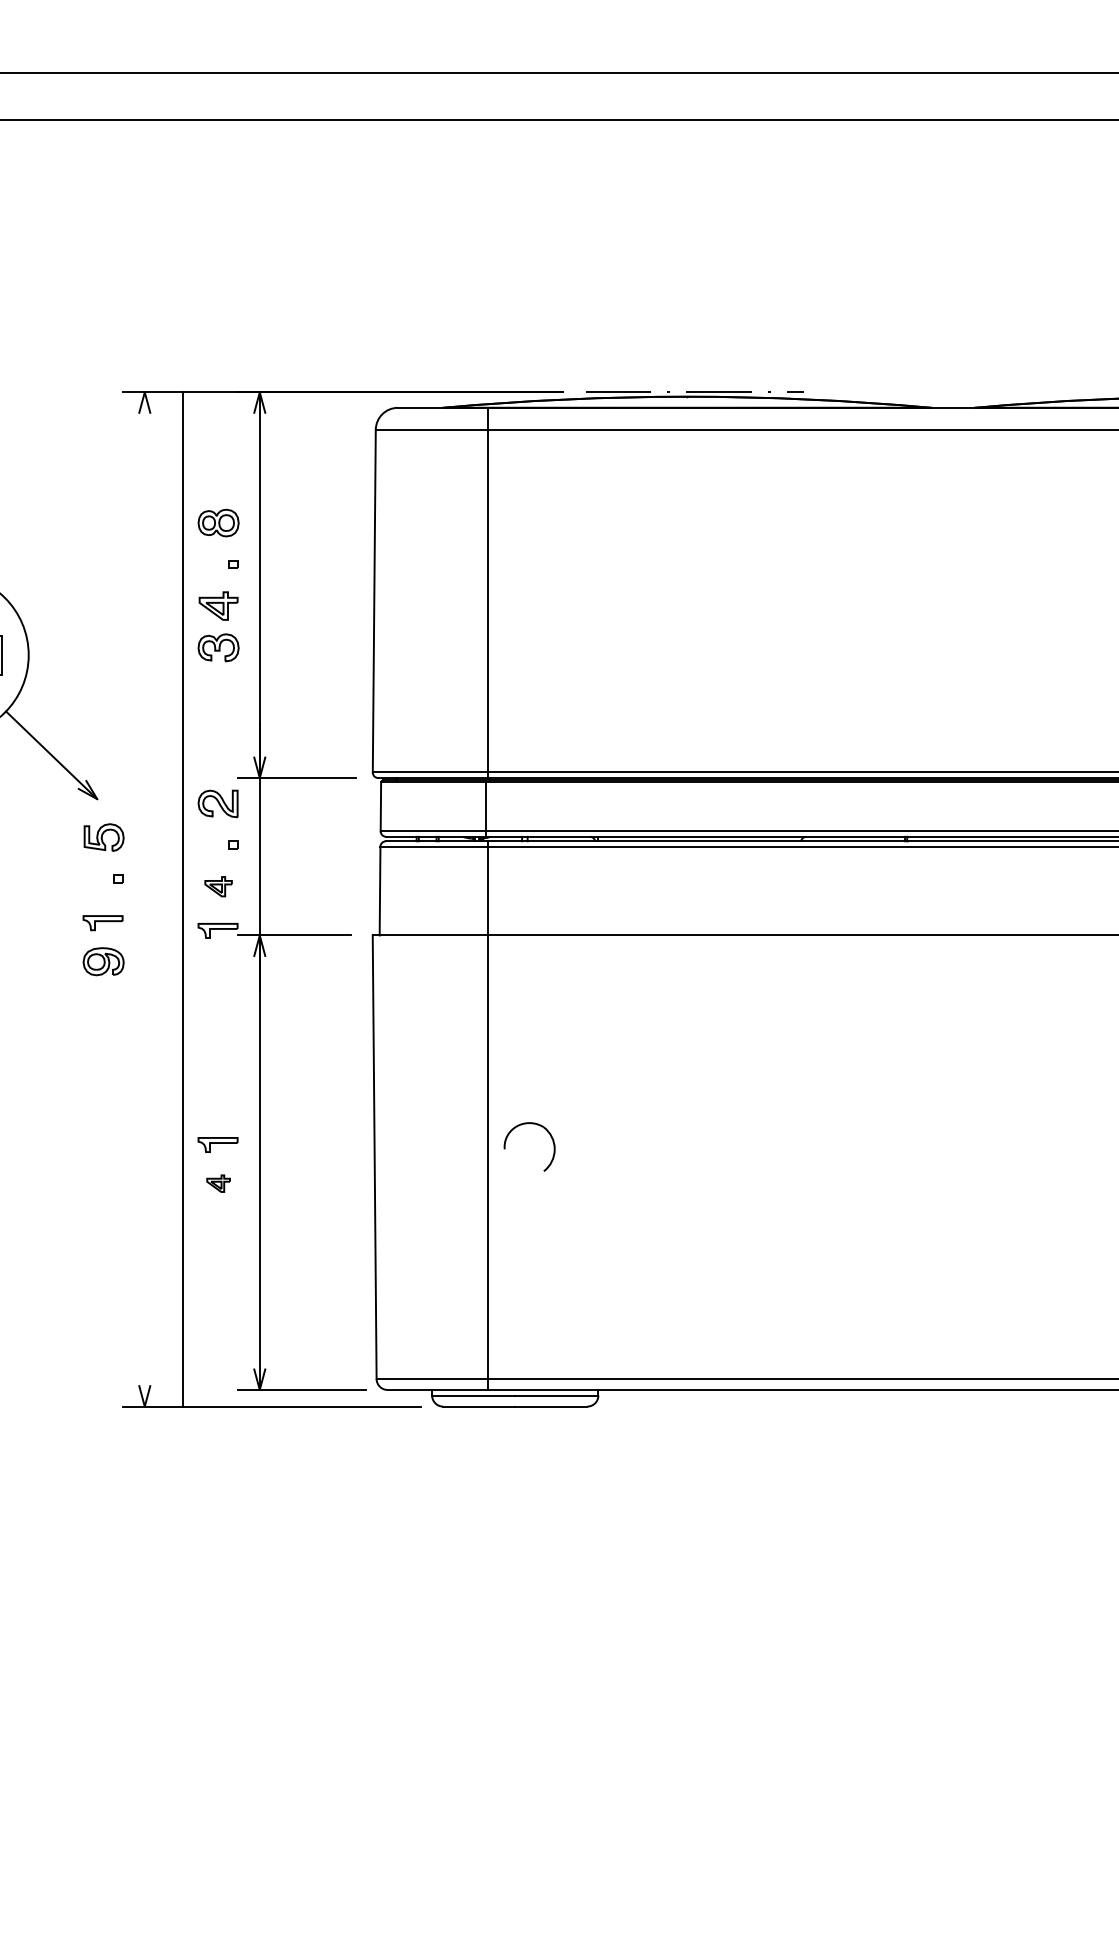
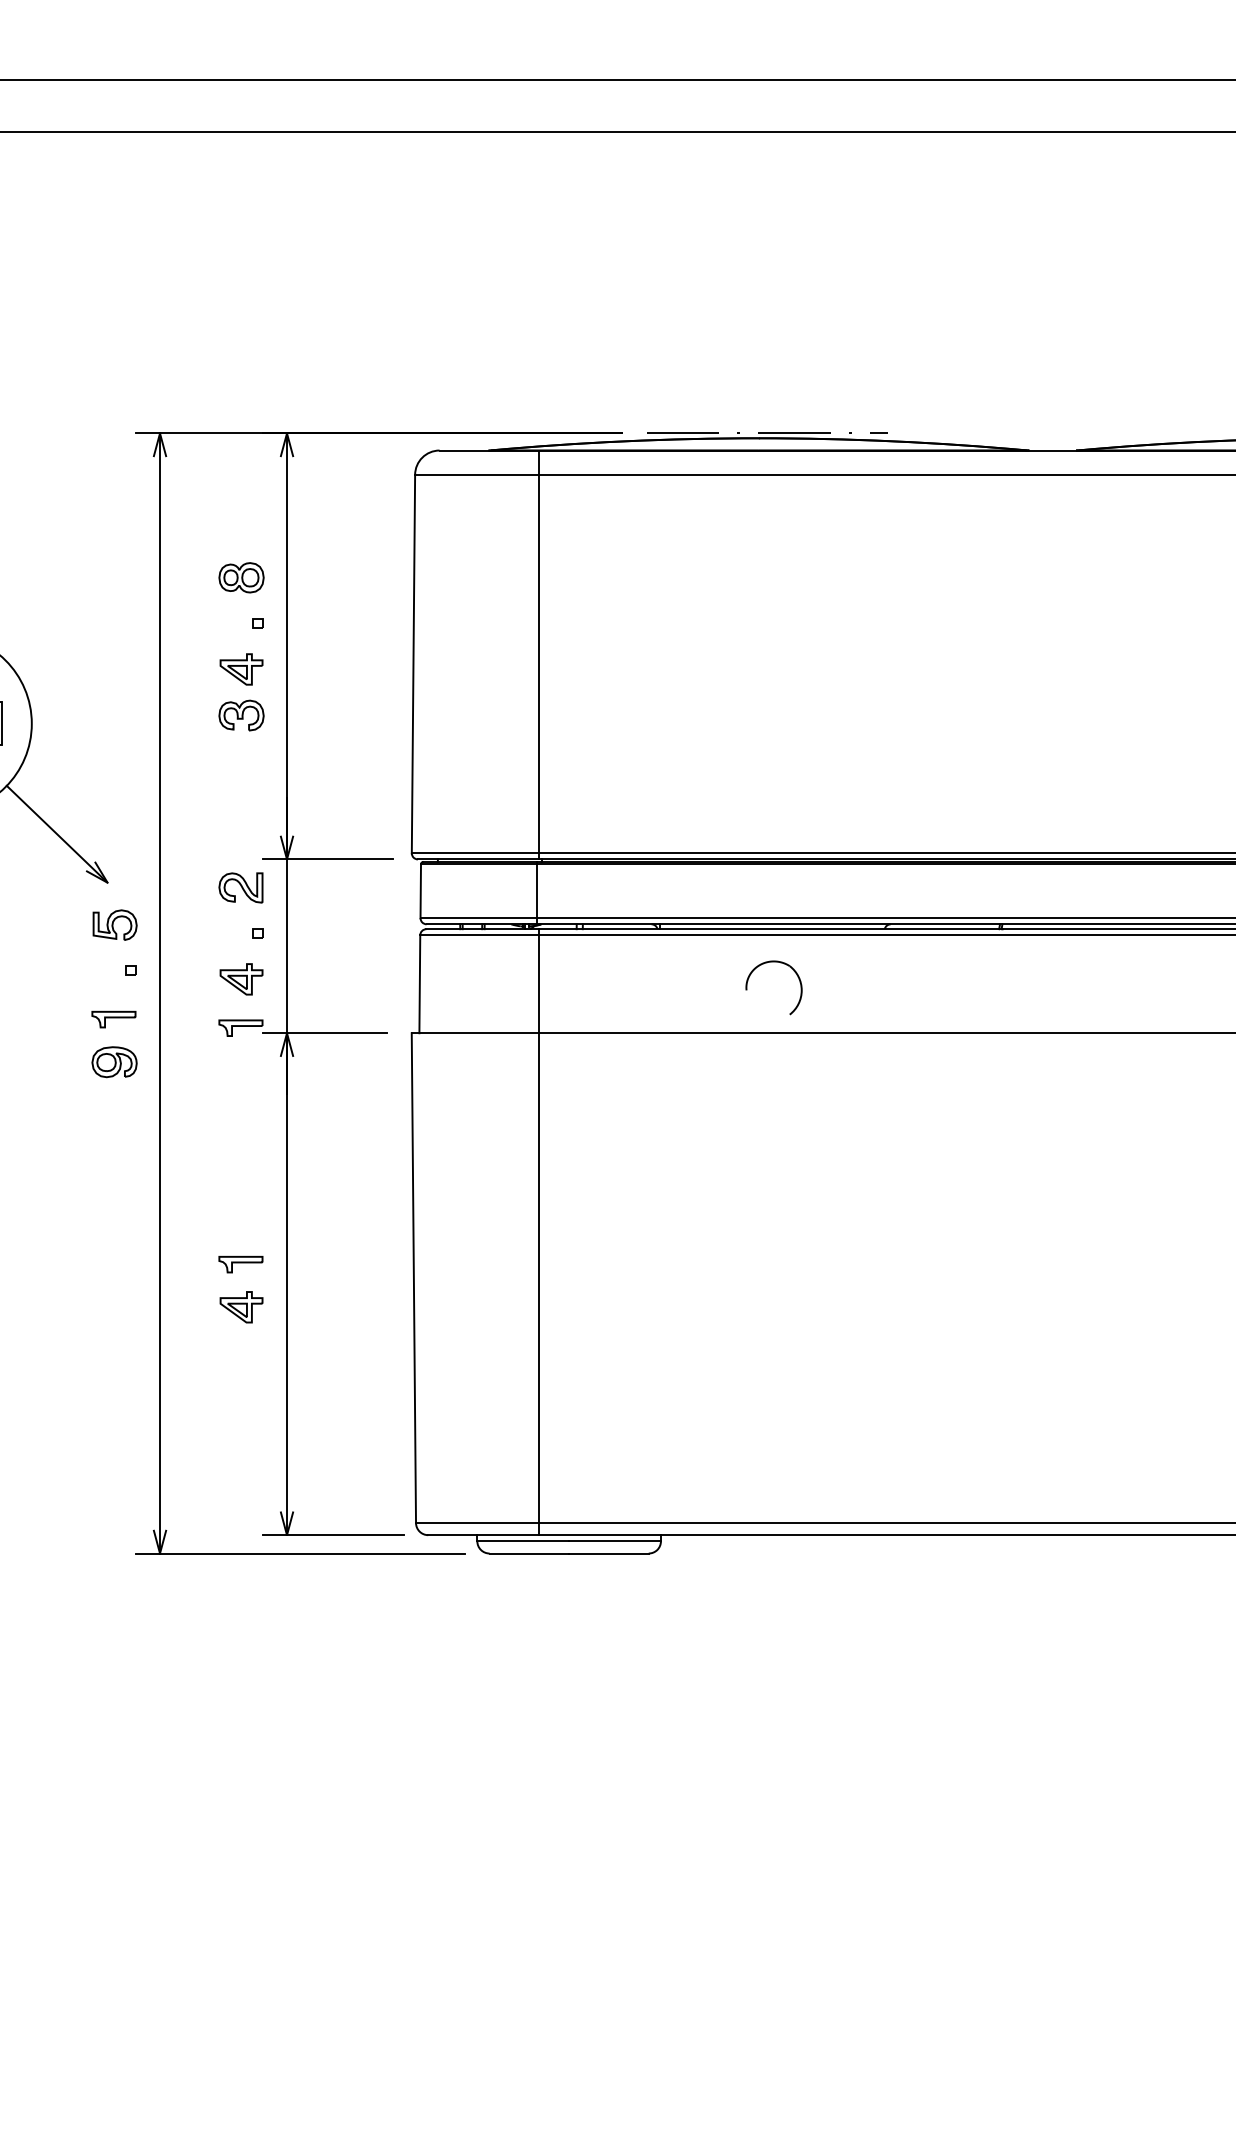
part: (218, 886) -> (241, 979), size x1.43
line: (183, 899) -> (160, 993), moved
part: (523, 1124) -> (767, 963), moved
part: (218, 1183) -> (241, 1307), size x1.67

